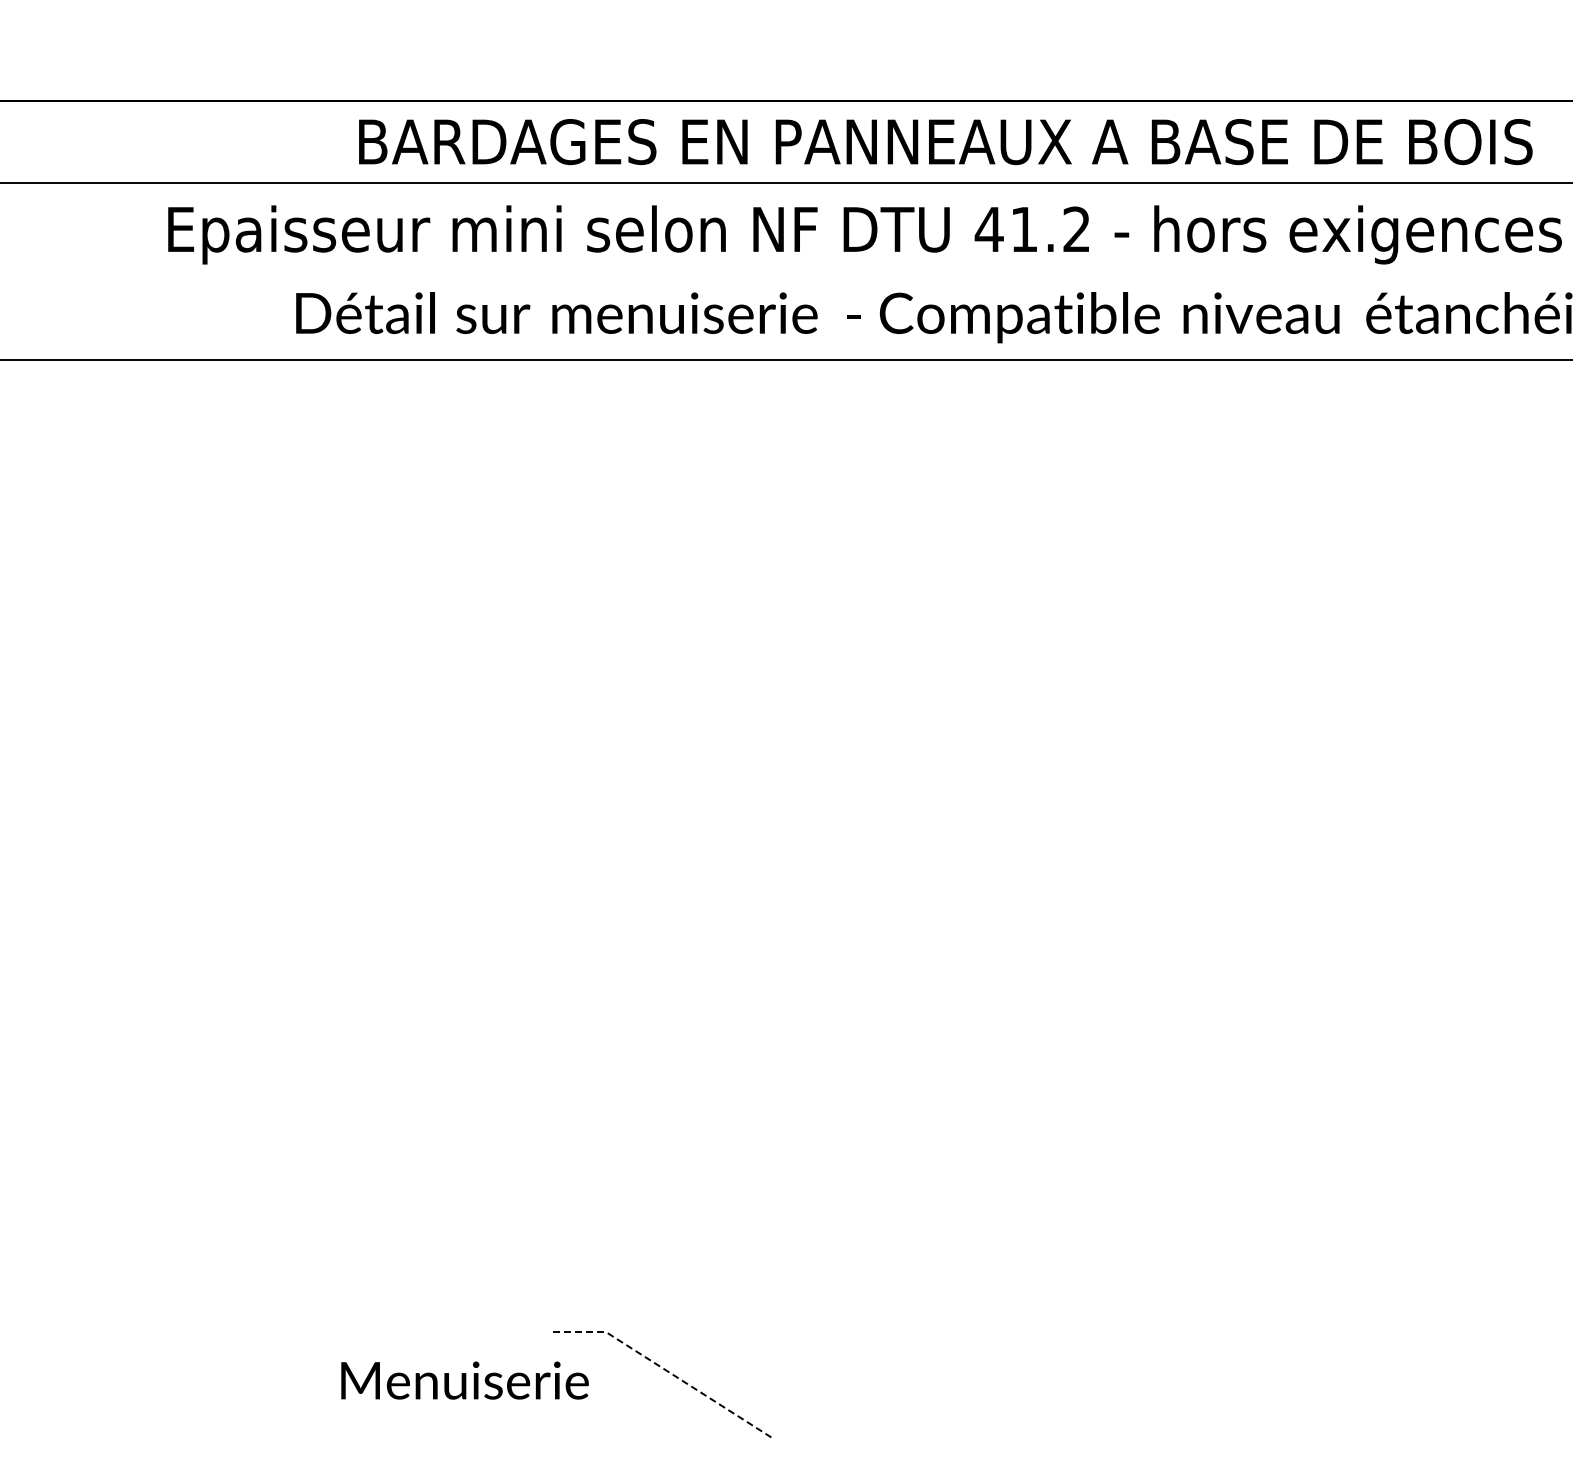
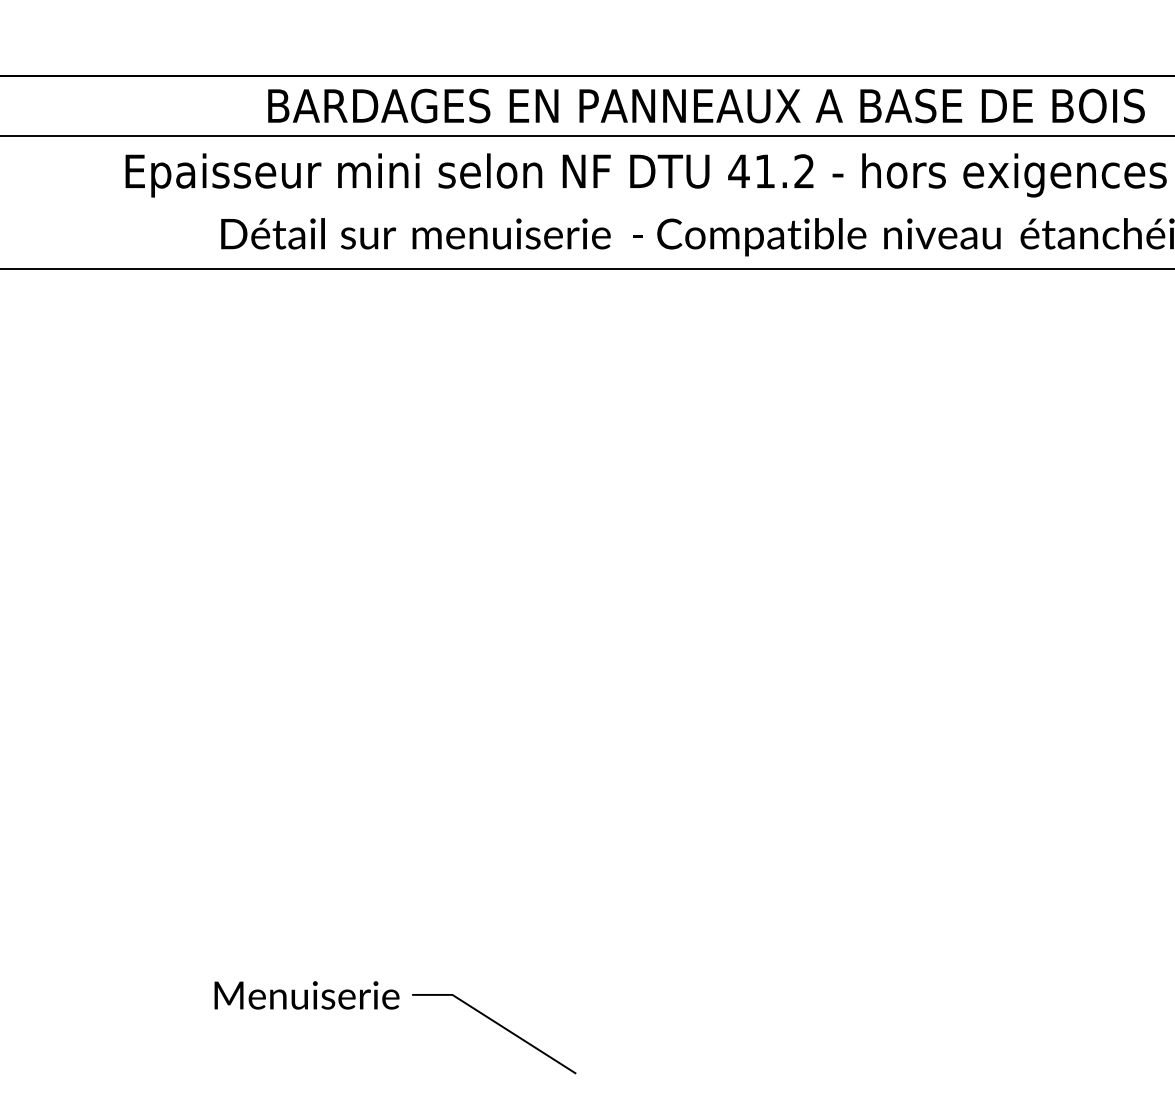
line: (664, 1369) -> (496, 1022), dashed -> solid
text: (464, 1380) -> (306, 995), moved

